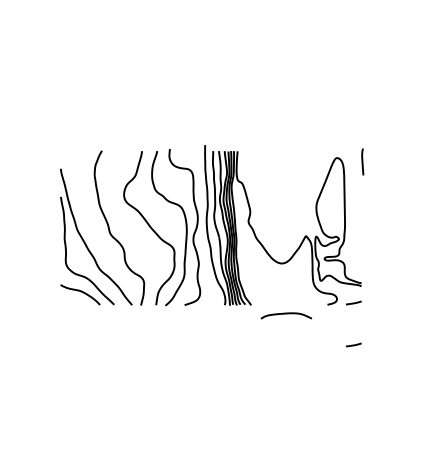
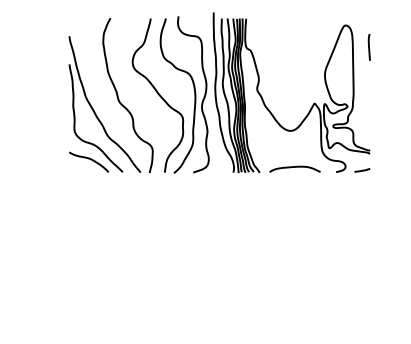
line: (362, 161) -> (369, 46), moved
curve: (285, 314) -> (294, 167), moved
line: (353, 344) -> (362, 211), removed

